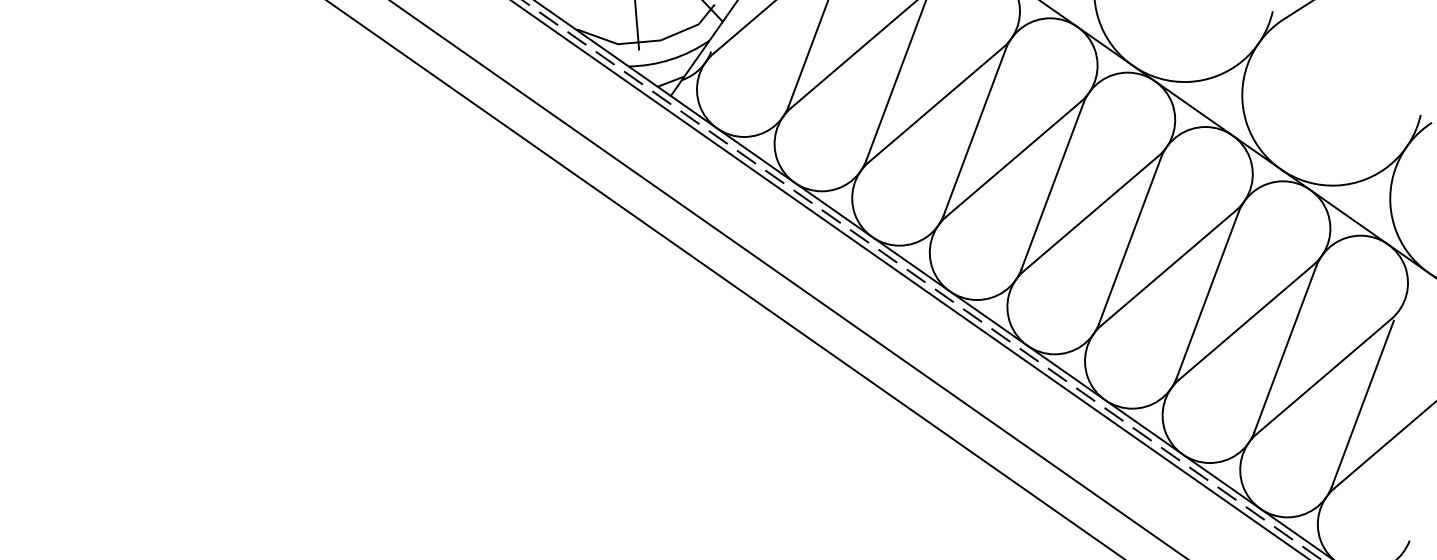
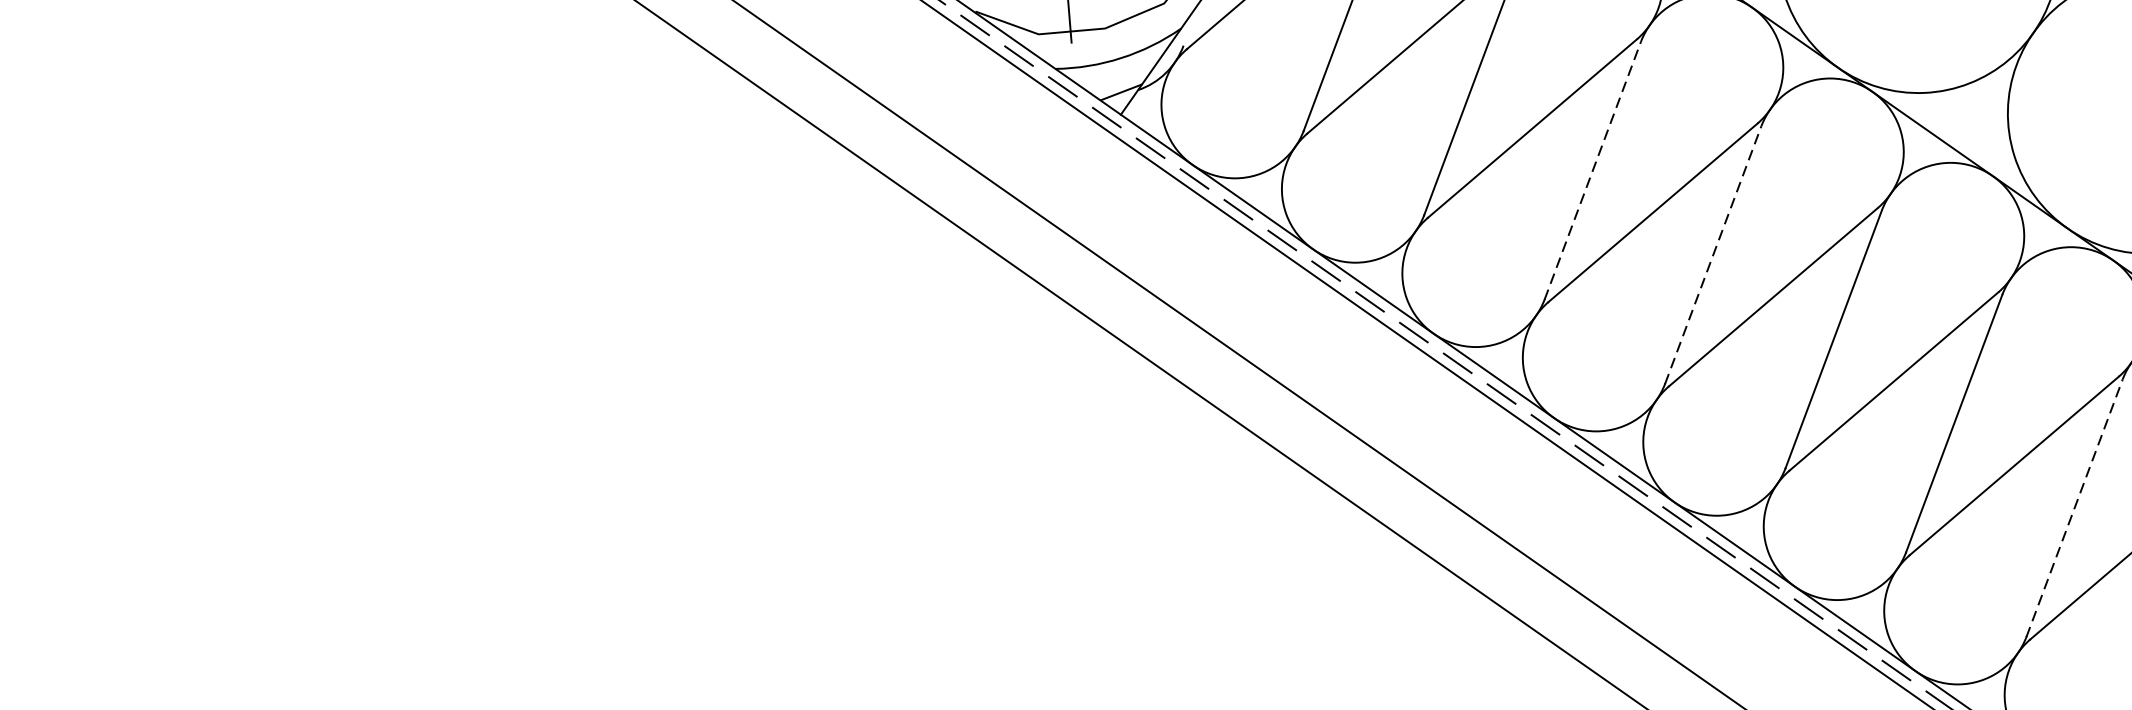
line: (974, 132) -> (1592, 171), solid -> dashed
line: (1052, 186) -> (1713, 255), solid -> dashed
line: (1285, 349) -> (2074, 508), solid -> dashed

